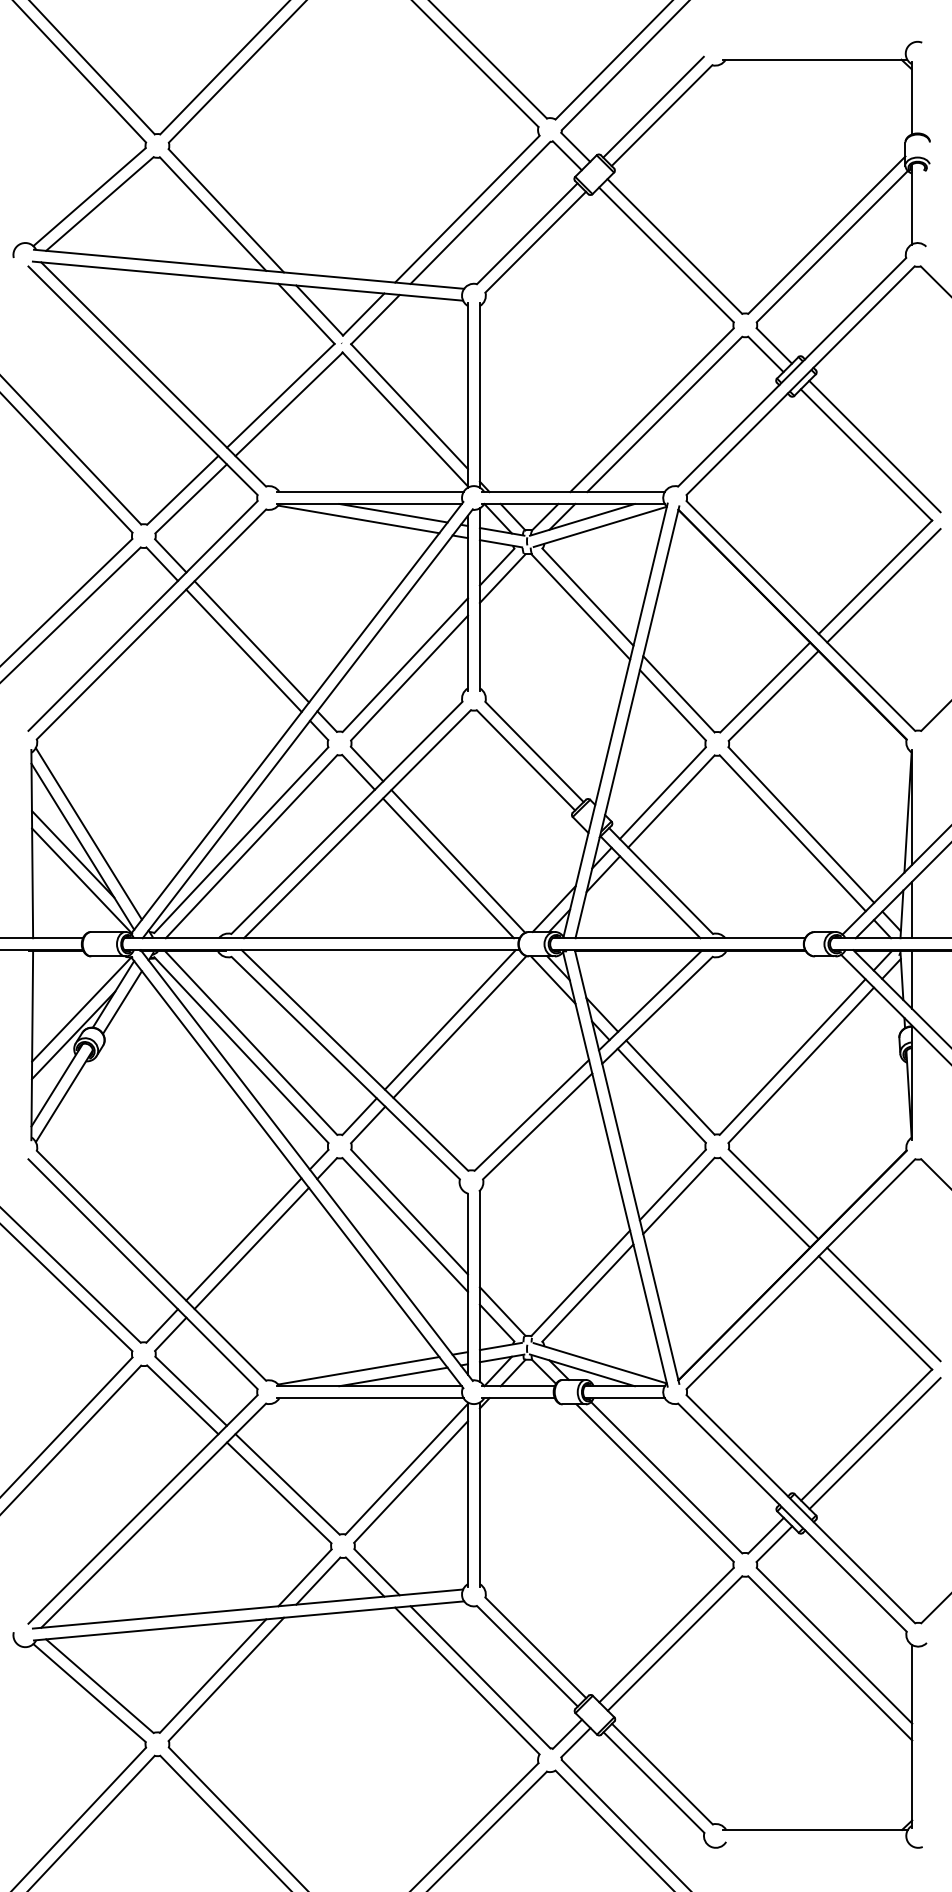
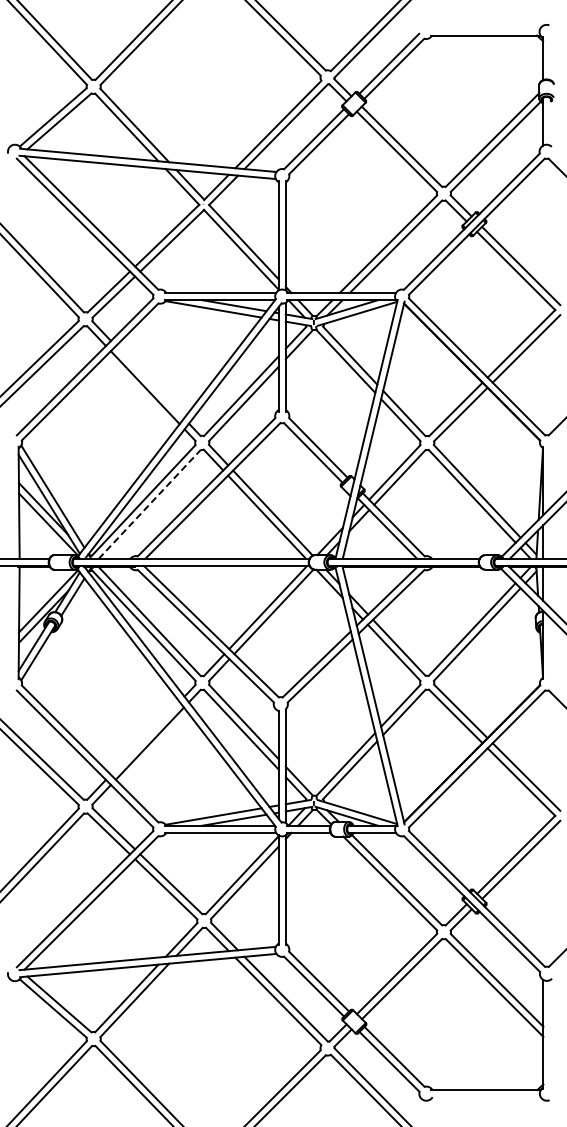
line: (251, 642) -> (149, 382), removed
line: (251, 846) -> (149, 504), solid -> dashed
line: (242, 1238) -> (144, 737), removed

